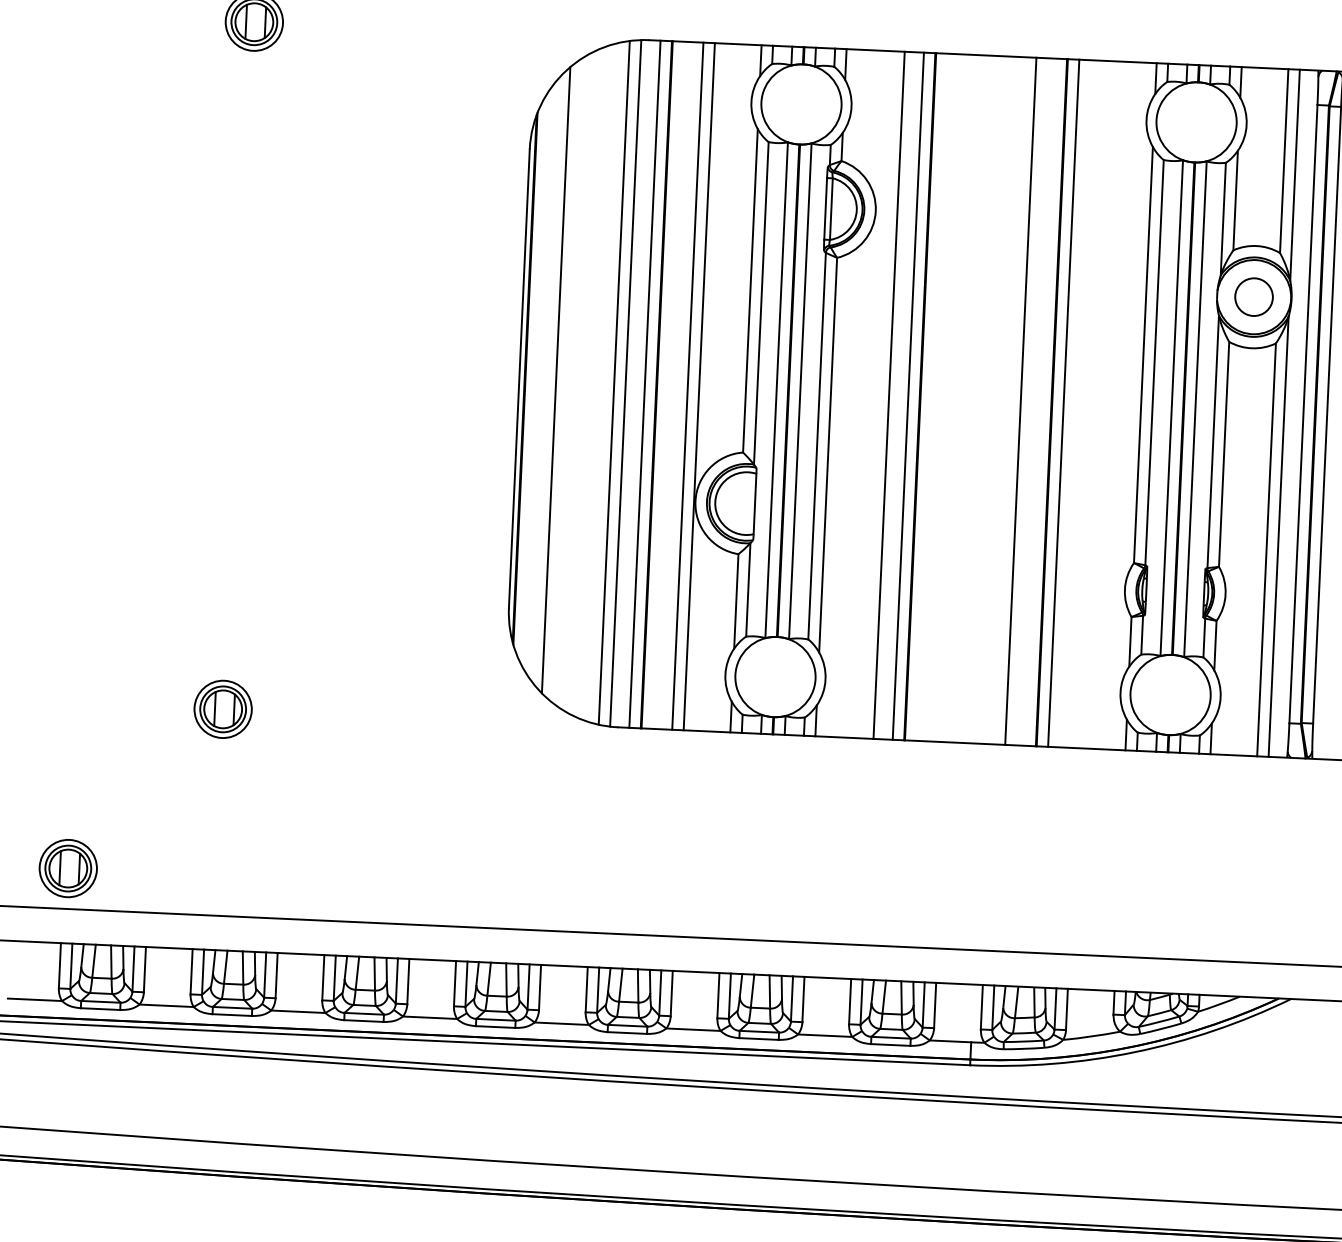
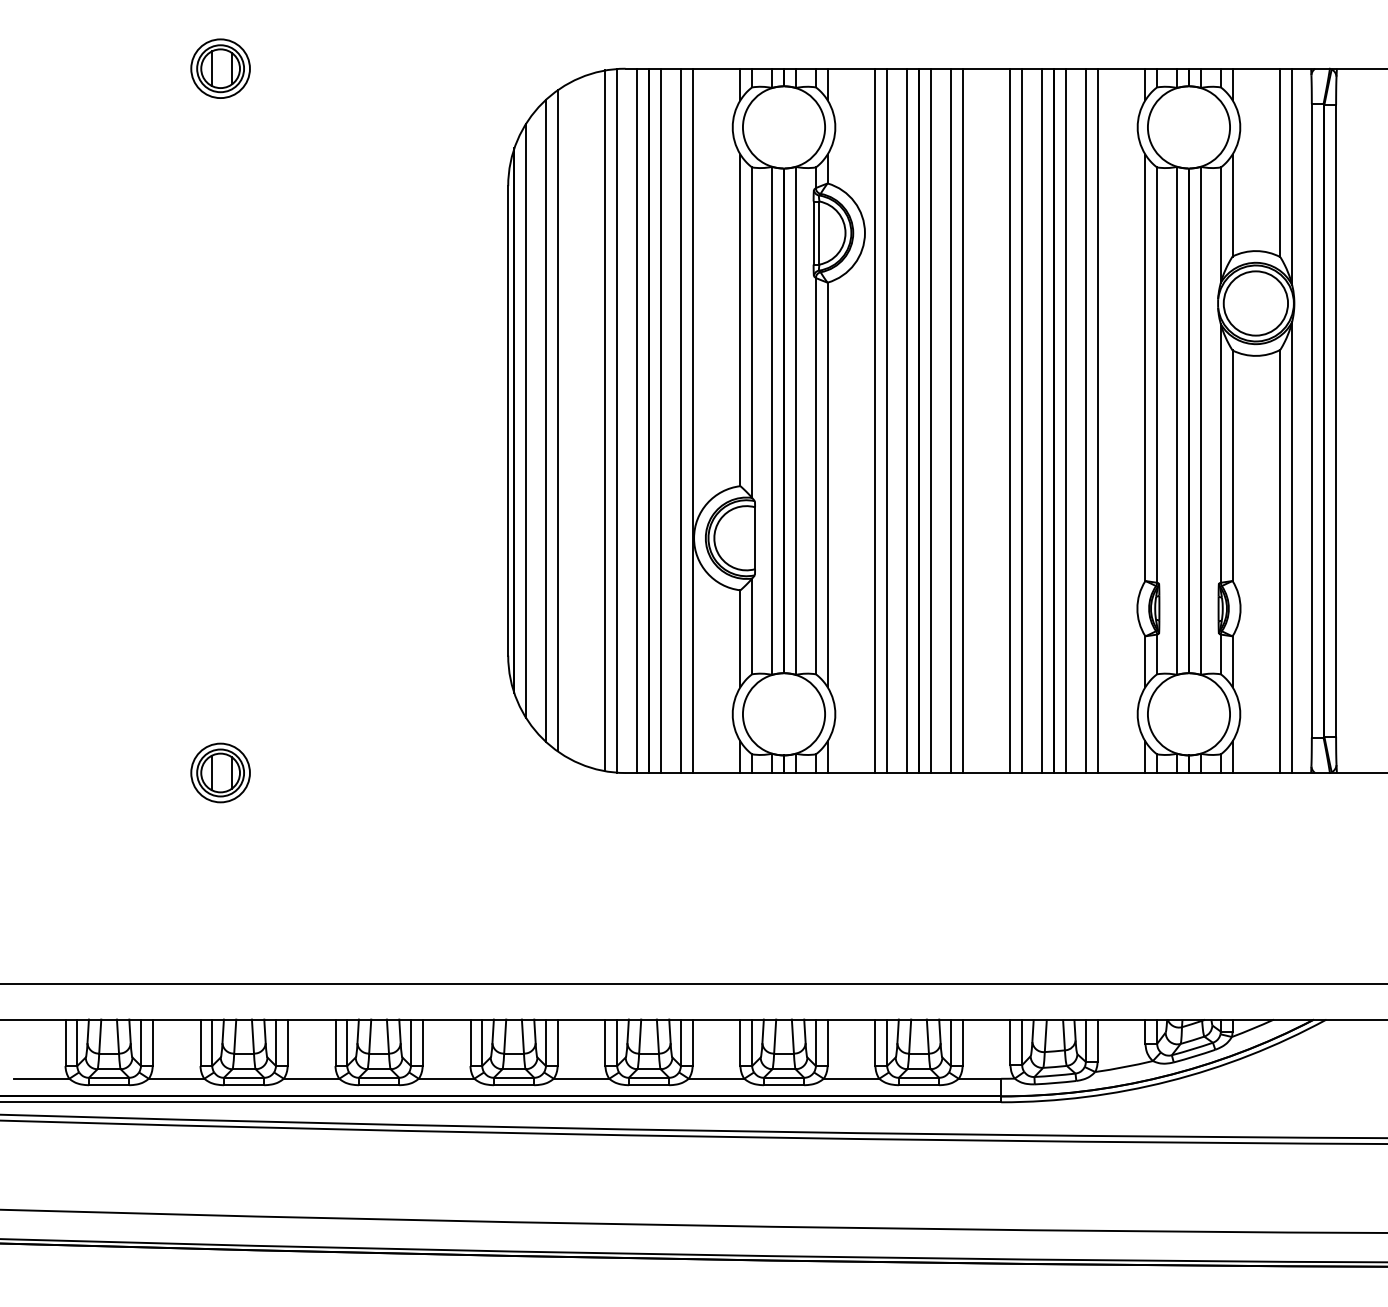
circle: (1253, 297) -> (1255, 303), size x1.67
line: (537, 379) -> (526, 420), added
line: (567, 380) -> (557, 420), added
line: (668, 384) -> (661, 420), added
line: (877, 394) -> (875, 420), added
line: (932, 396) -> (931, 420), added
line: (950, 397) -> (950, 420), added
line: (962, 398) -> (962, 420), added
line: (1009, 400) -> (1010, 420), added
line: (1039, 401) -> (1041, 420), added
line: (1082, 403) -> (1085, 420), added
line: (1094, 404) -> (1097, 420), added
part: (68, 868) -> (69, 942), removed

